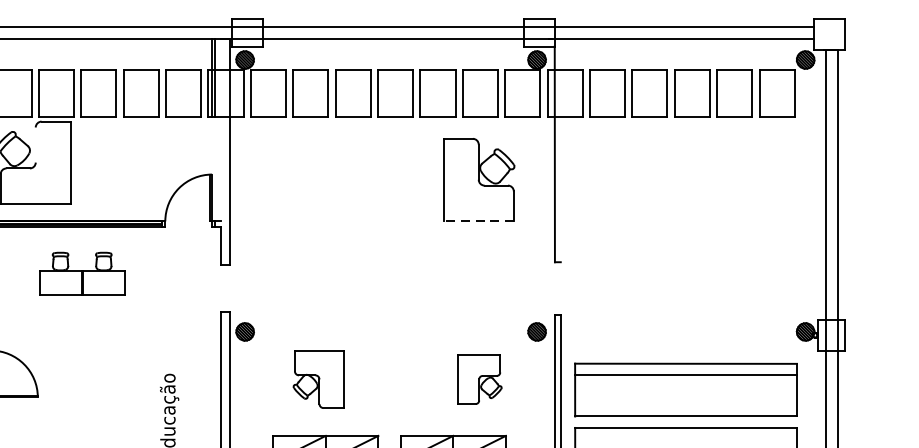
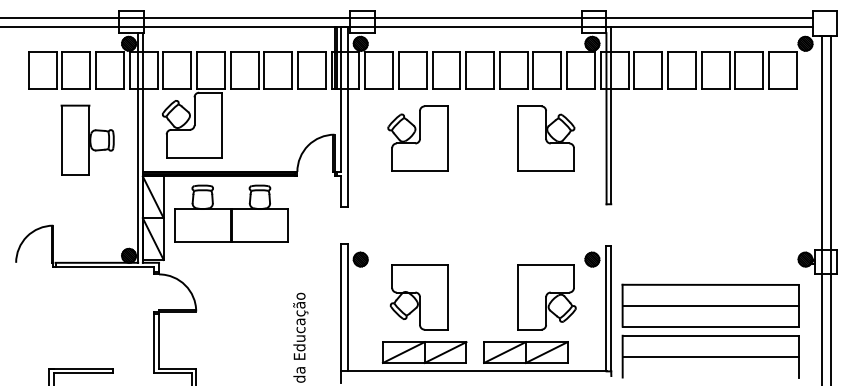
line: (220, 128) -> (341, 98), added
line: (35, 145) -> (194, 111), added
line: (561, 150) -> (611, 115), added
part: (316, 179) -> (417, 138), added
line: (479, 220) -> (546, 171), dashed -> solid
part: (82, 273) -> (231, 213), size x1.67
line: (685, 374) -> (710, 305), moved
part: (317, 379) -> (418, 297), size x1.43
part: (479, 379) -> (546, 297), size x1.67

